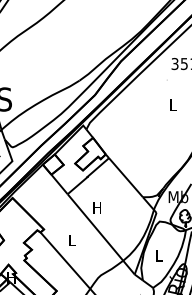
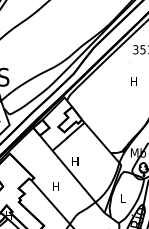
text: (172, 104) -> (133, 81), L -> H
text: (71, 240) -> (55, 186), L -> H

